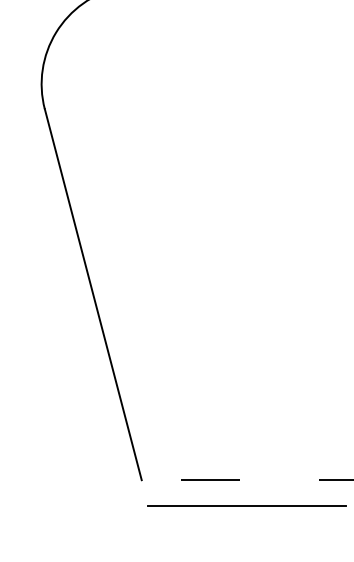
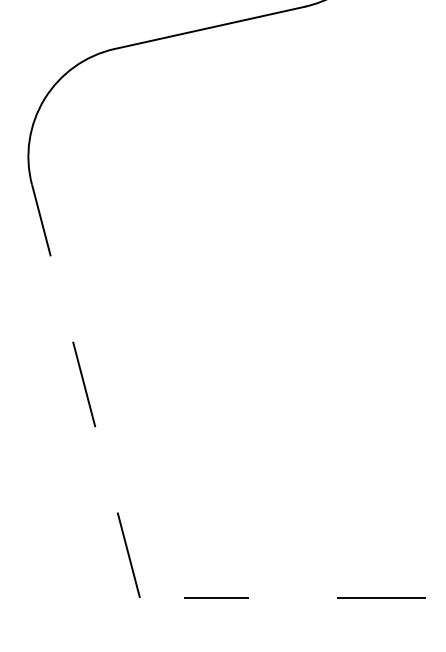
line: (92, 294) -> (85, 391), solid -> dashed
line: (247, 505) -> (257, 626), removed

